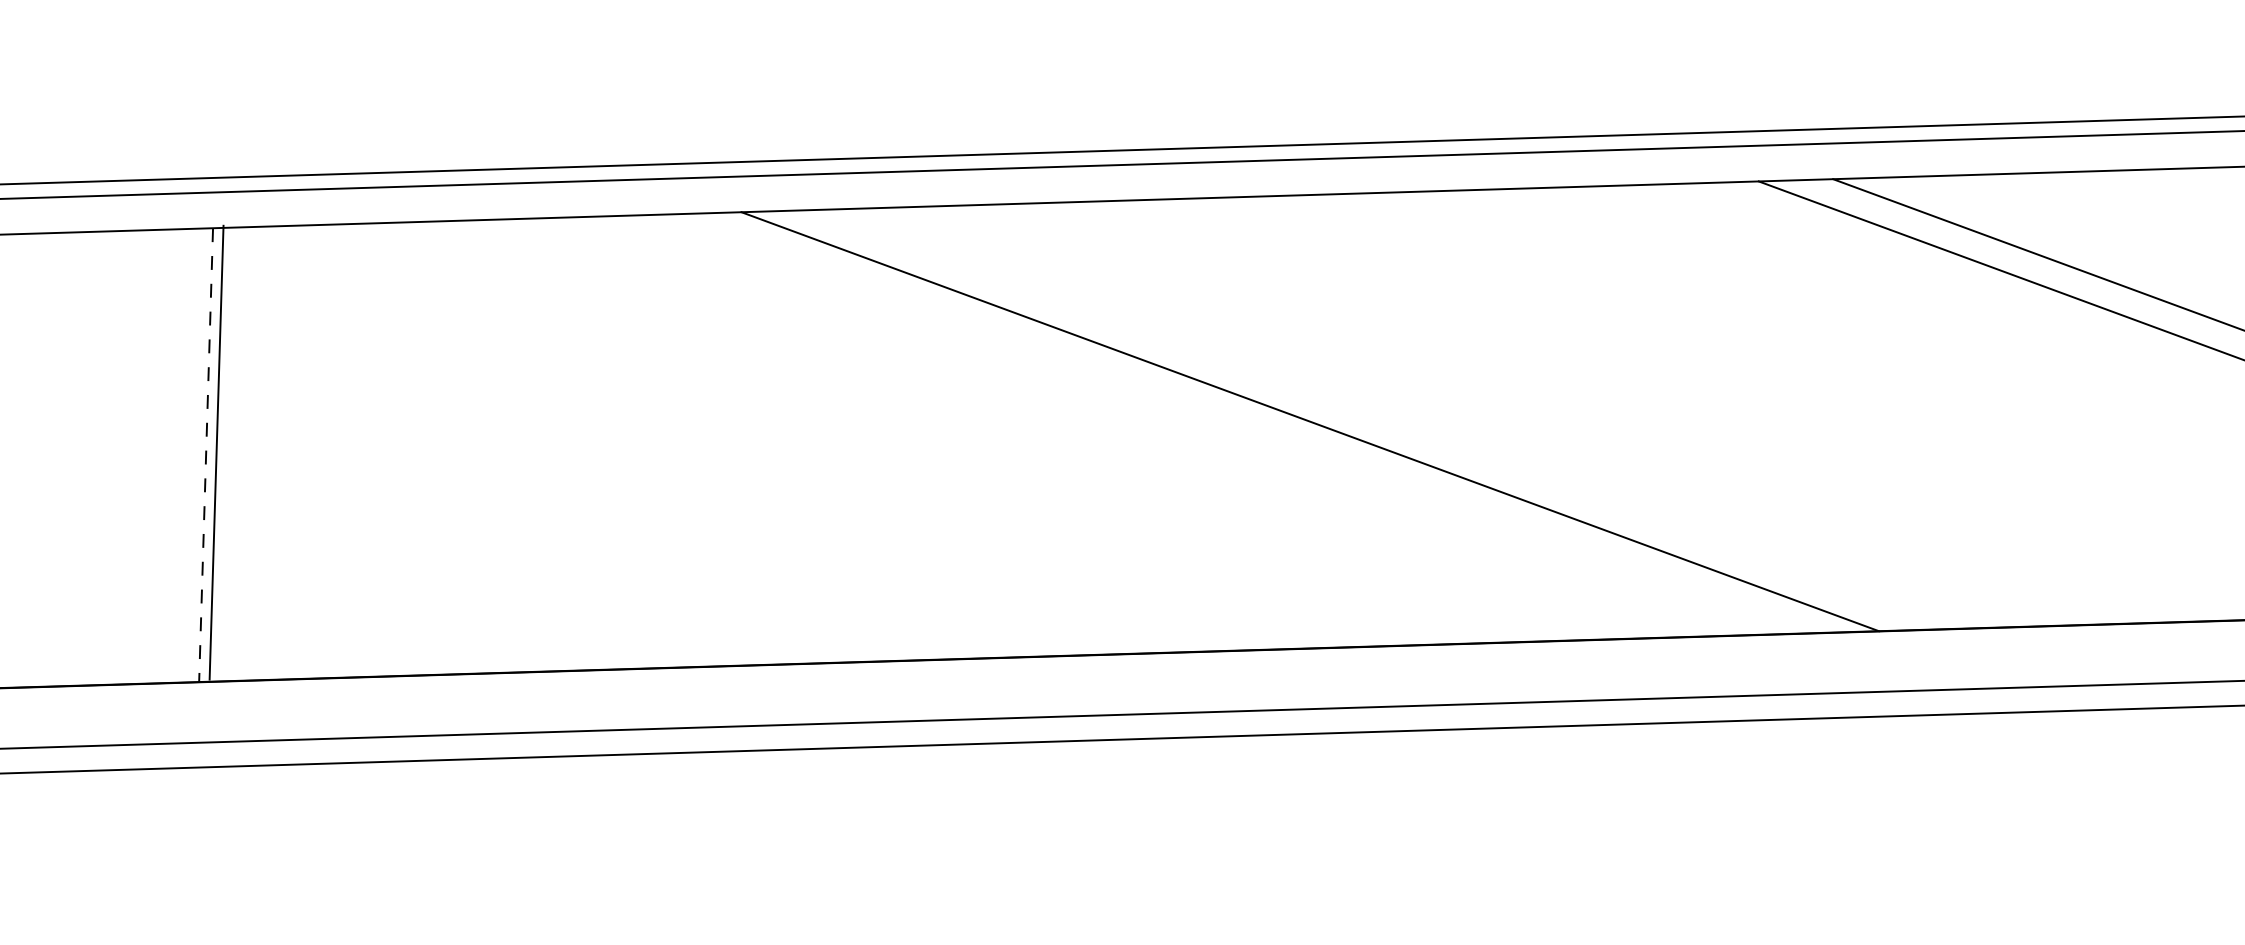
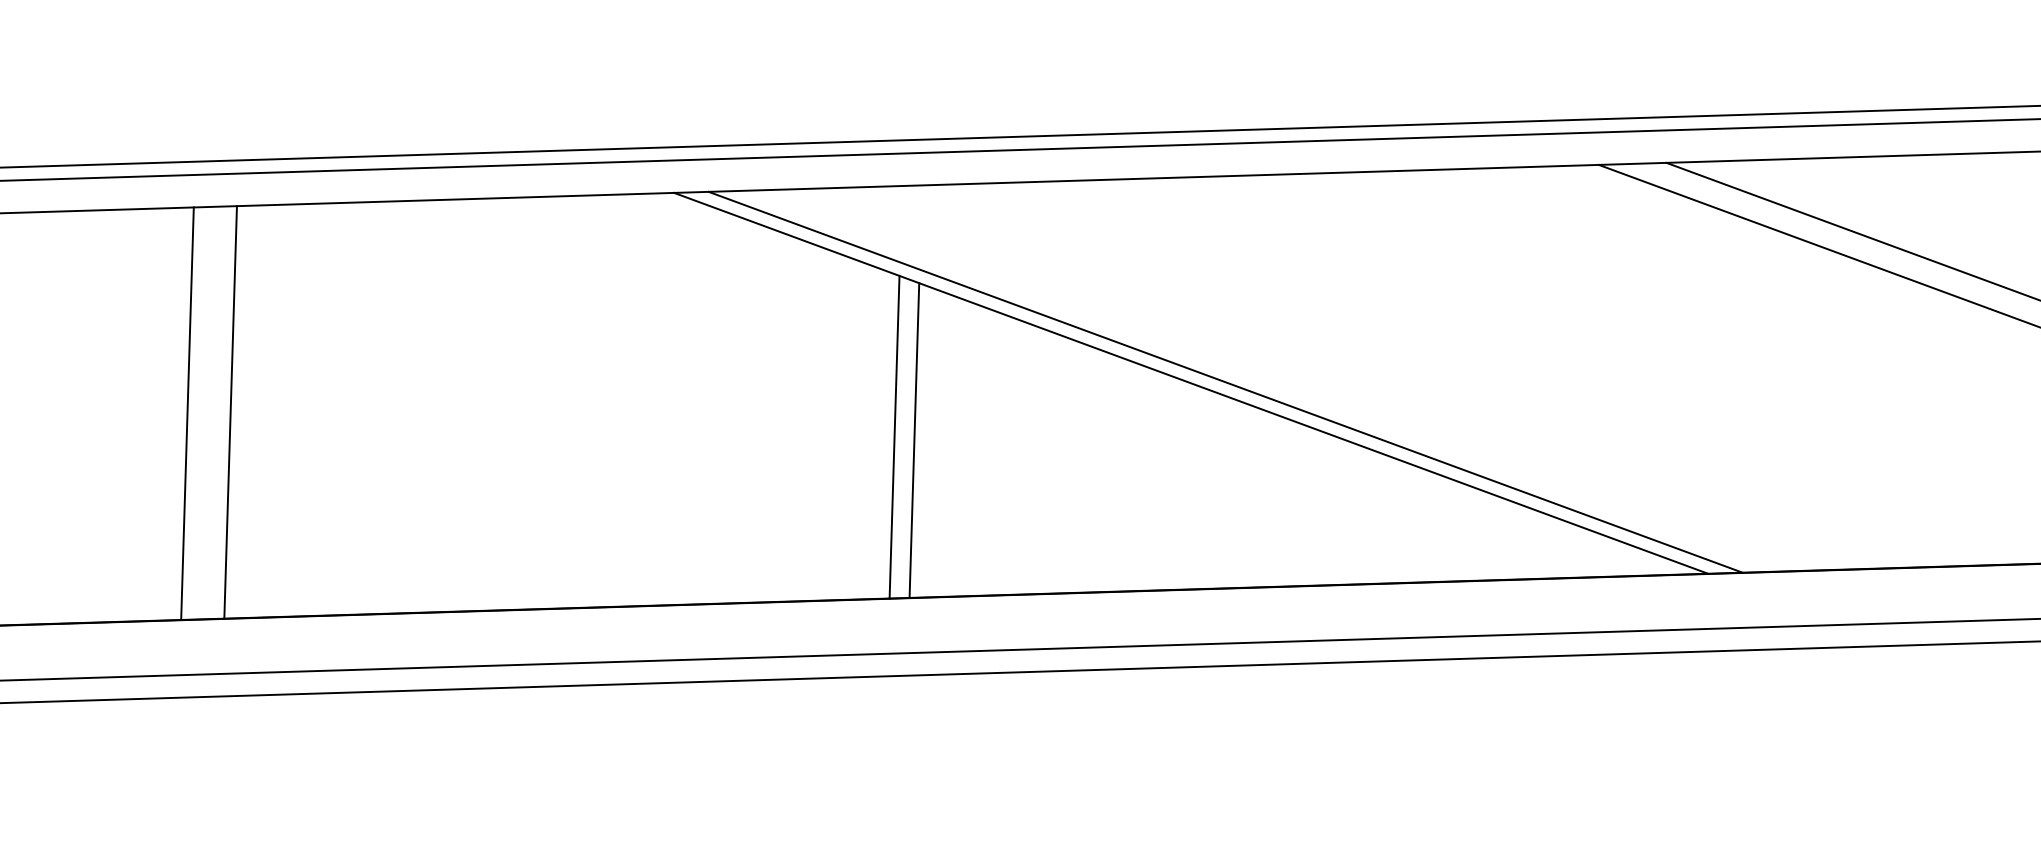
line: (1347, 420) -> (1225, 382), added
line: (216, 452) -> (230, 412), moved
line: (206, 455) -> (187, 414), dashed -> solid
line: (983, 480) -> (894, 436), added
line: (1005, 484) -> (914, 440), added

